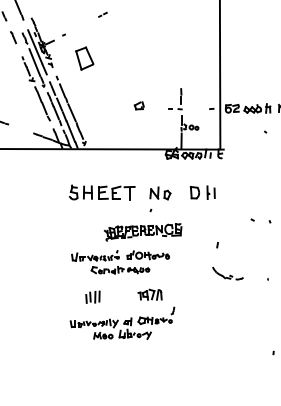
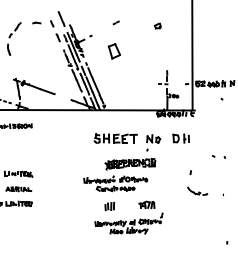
part: (83, 58) -> (113, 51), moved
part: (138, 104) -> (157, 25), moved
part: (126, 249) -> (119, 175), moved

